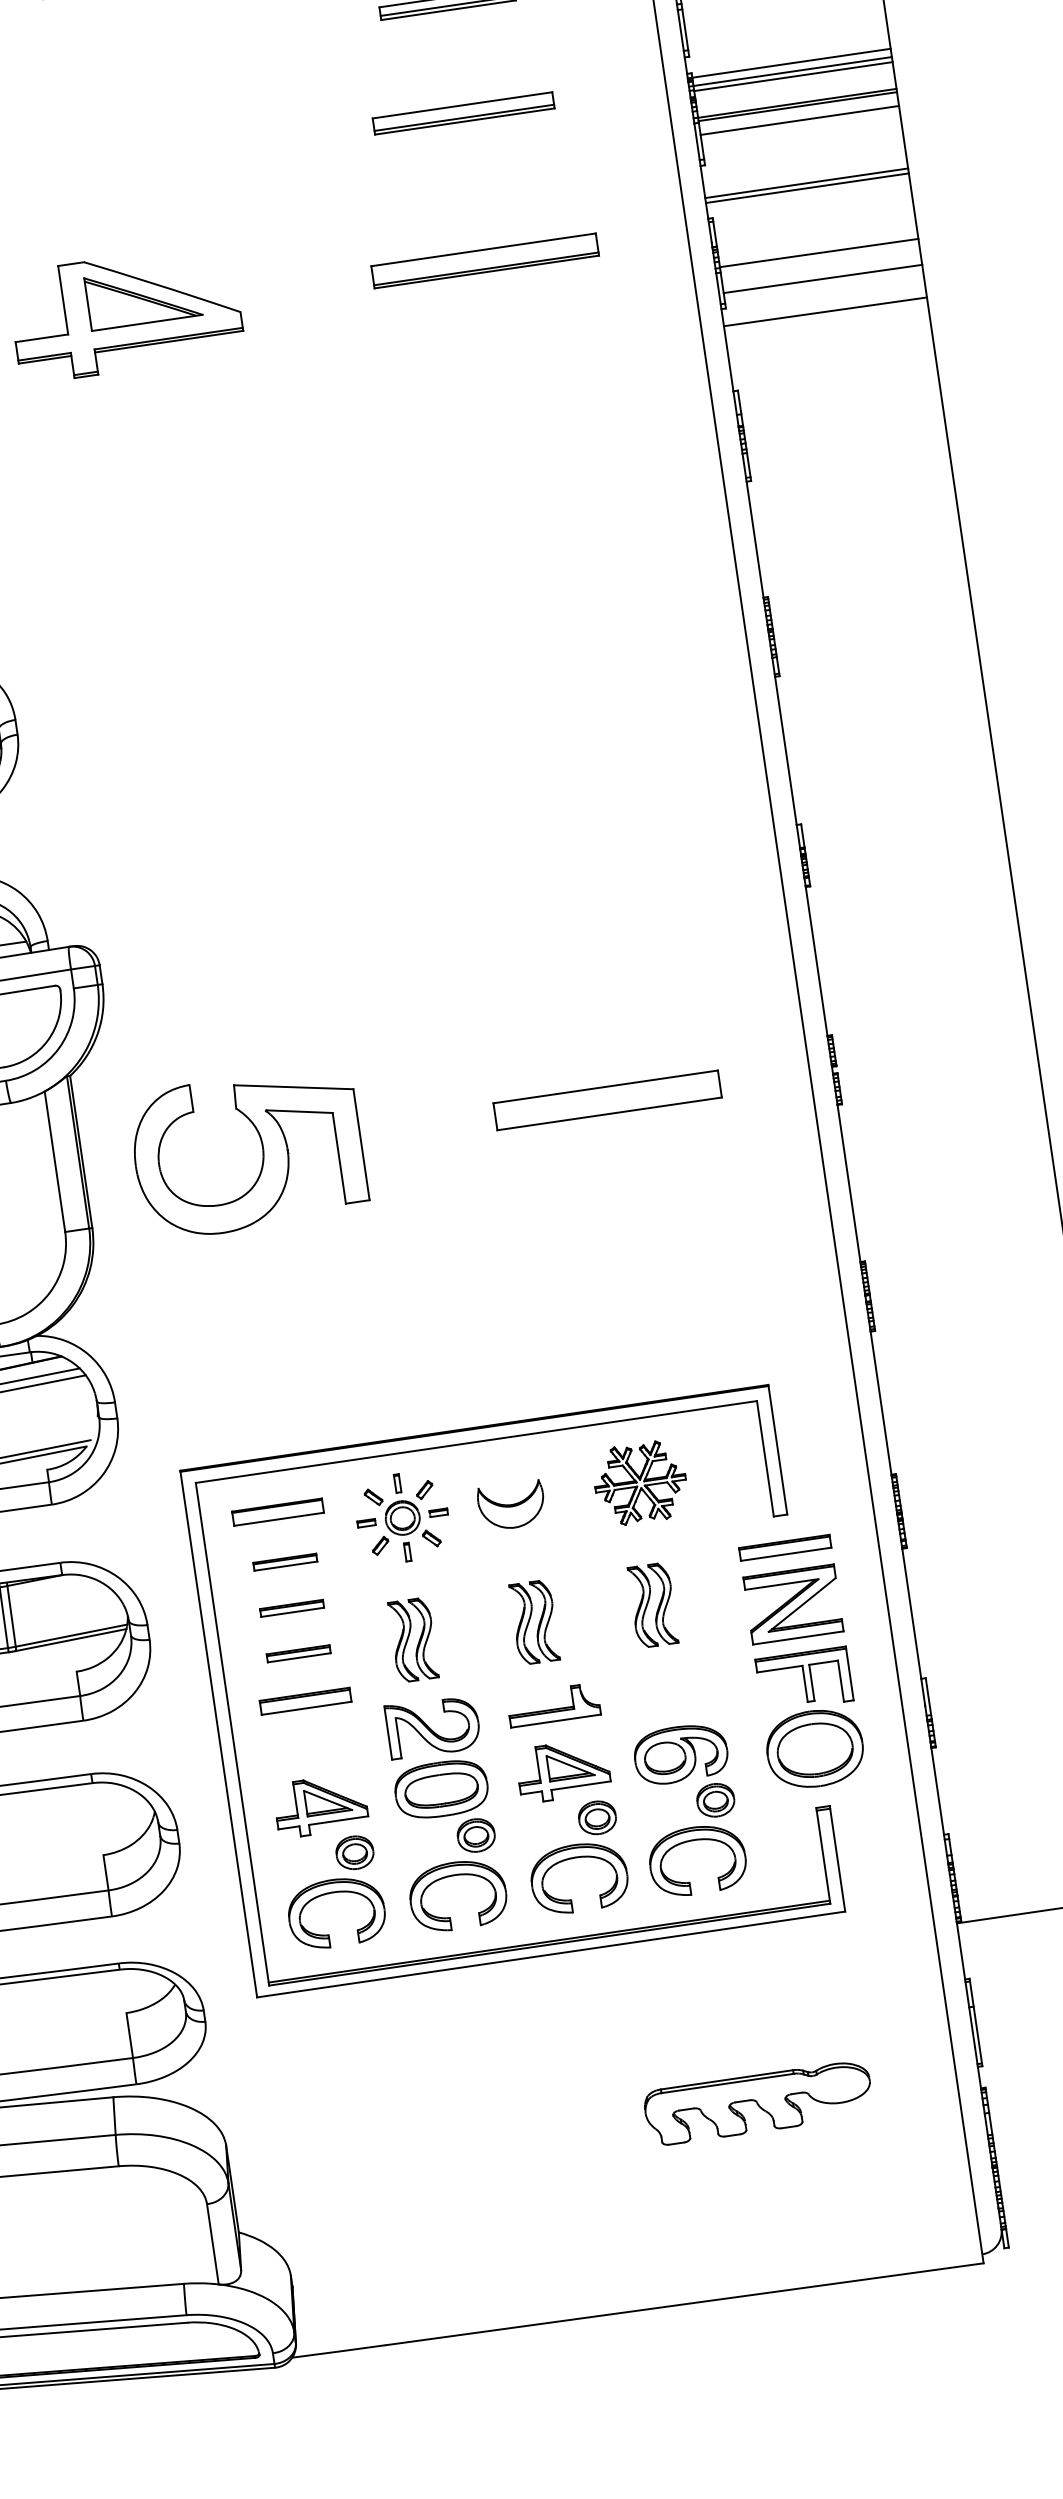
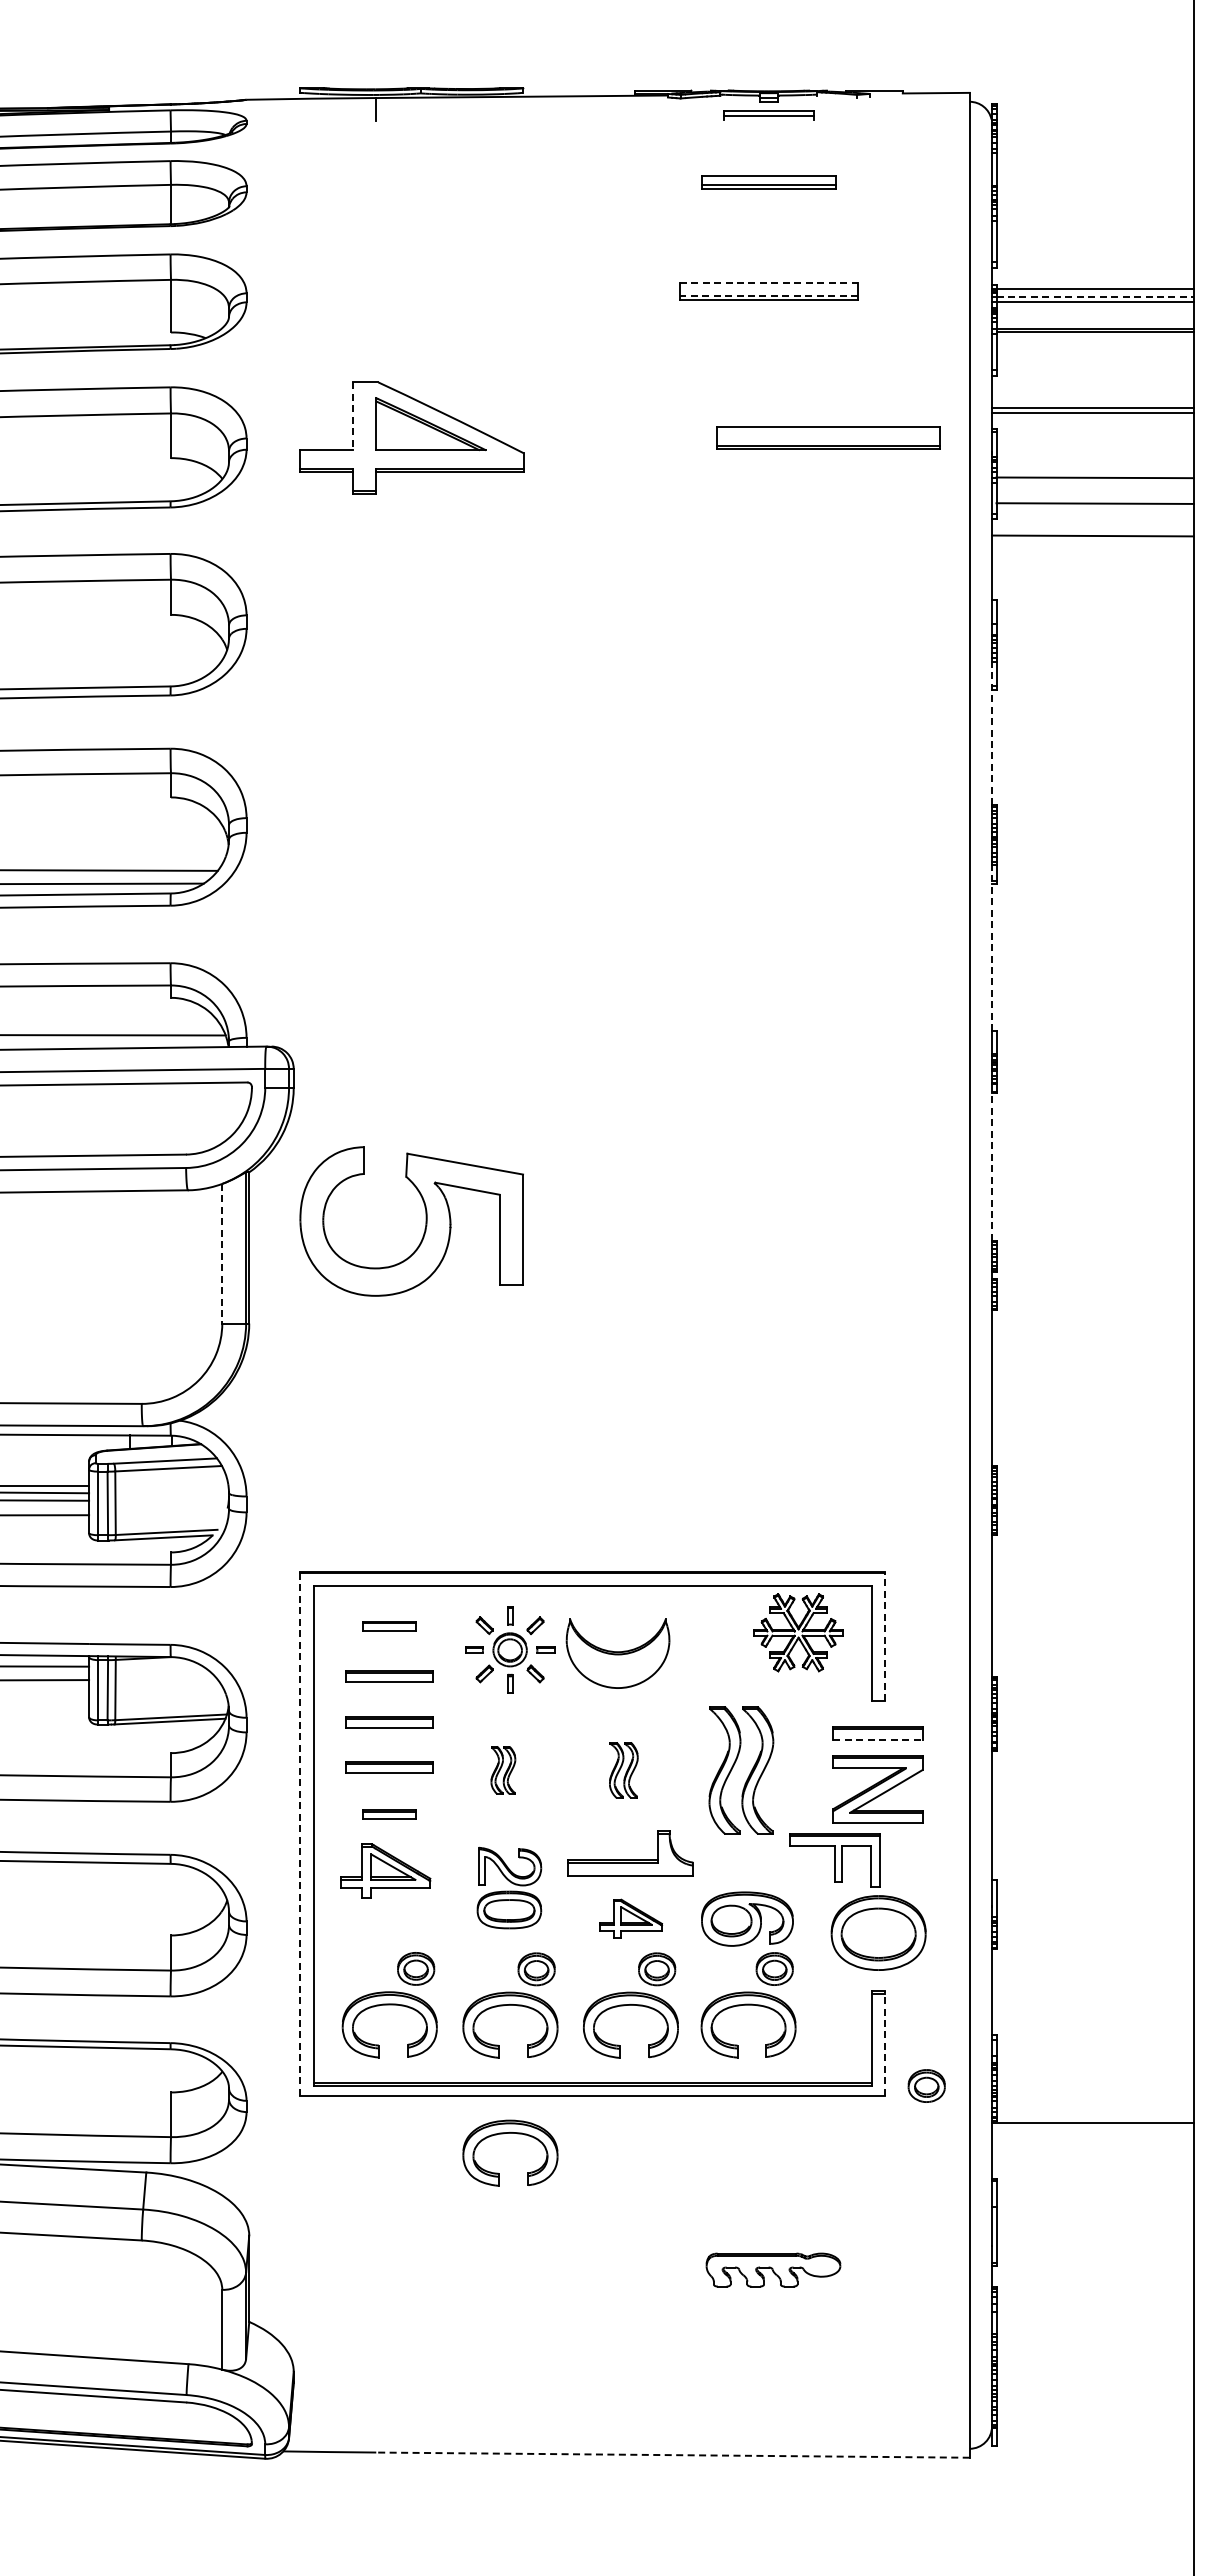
line: (793, 71) -> (1095, 297), solid -> dashed
line: (463, 105) -> (769, 283), solid -> dashed
line: (463, 117) -> (768, 295), solid -> dashed
line: (799, 121) -> (1094, 346), removed
part: (484, 260) -> (828, 437), moved
line: (63, 300) -> (352, 416), solid -> dashed
line: (753, 525) -> (992, 733), solid -> dashed
line: (784, 740) -> (992, 947), solid -> dashed
line: (816, 956) -> (992, 1162), solid -> dashed
part: (607, 1100) -> (768, 1272), removed
part: (262, 1150) -> (425, 1221), moved
line: (55, 1161) -> (222, 1253), solid -> dashed
line: (777, 1449) -> (884, 1636), solid -> dashed
part: (640, 1482) -> (798, 1632), moved
part: (511, 1505) -> (617, 1653), size x1.6
part: (277, 1512) -> (389, 1626), size x0.6
line: (786, 1554) -> (878, 1739), solid -> dashed
part: (285, 1561) -> (389, 1675), size x1.4
part: (653, 1605) -> (741, 1770), size x1.6
part: (291, 1607) -> (389, 1721), size x1.4
part: (534, 1622) -> (623, 1770), size x0.7
part: (413, 1640) -> (503, 1770), size x0.6
part: (298, 1653) -> (389, 1766), size x1.4
part: (803, 1680) -> (834, 1860), moved
part: (305, 1701) -> (389, 1814), size x0.6
part: (553, 1705) -> (630, 1853), size x1.4
line: (218, 1734) -> (300, 1834), solid -> dashed
part: (436, 1757) -> (509, 1887), size x0.7
part: (563, 1770) -> (630, 1918), size x0.7
part: (320, 1804) -> (385, 1870), moved
line: (836, 1858) -> (884, 2042), solid -> dashed
part: (885, 1895) -> (926, 2085), added
part: (474, 2004) -> (510, 2133), added
part: (758, 2102) -> (773, 2269), size x0.6
line: (685, 2304) -> (673, 2455), solid -> dashed

